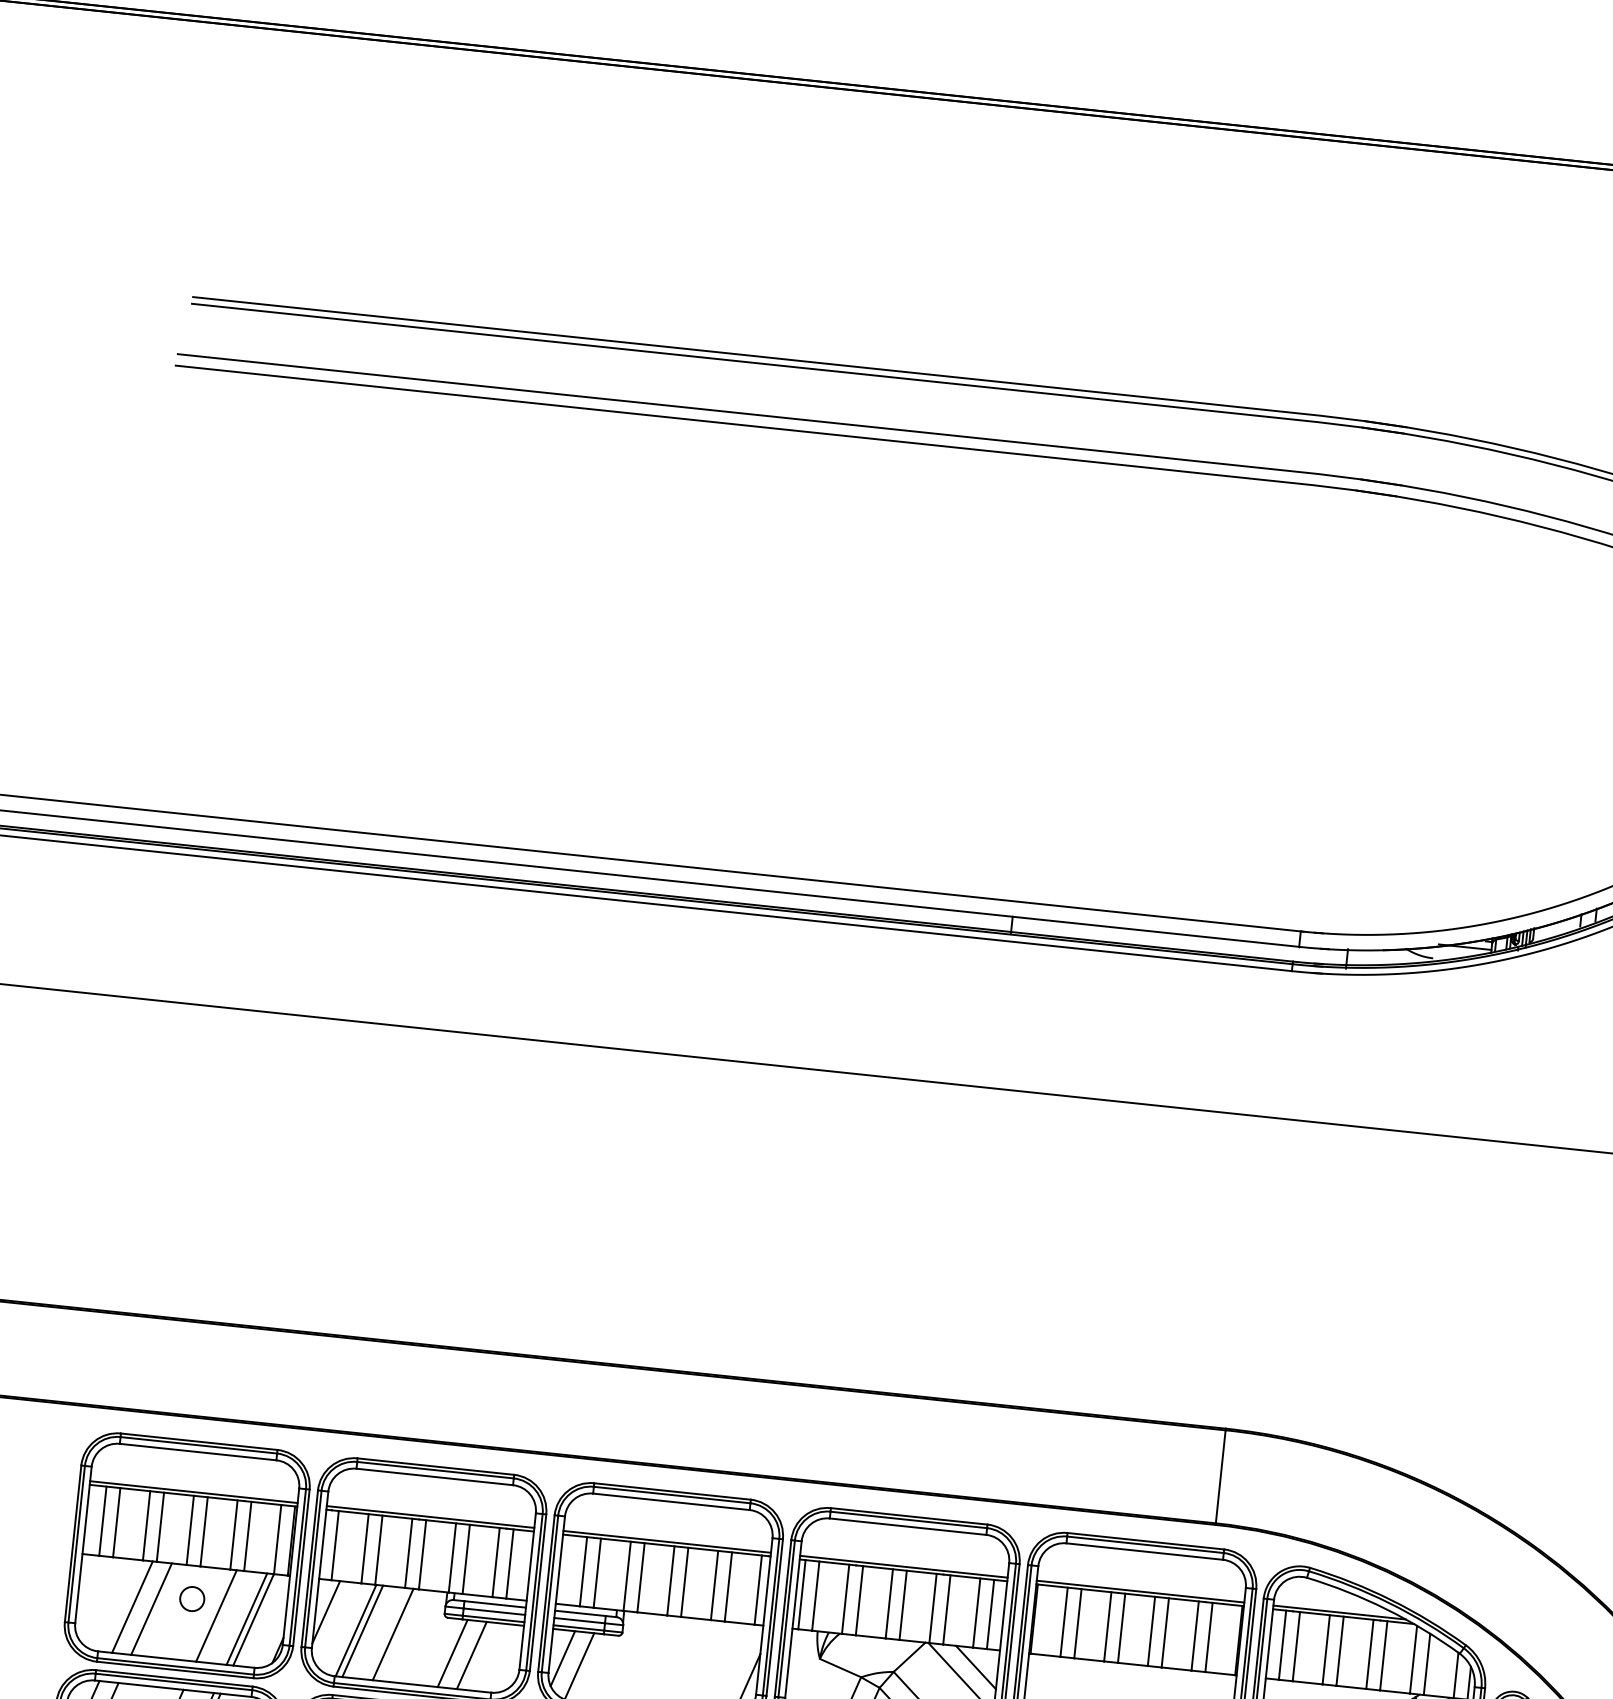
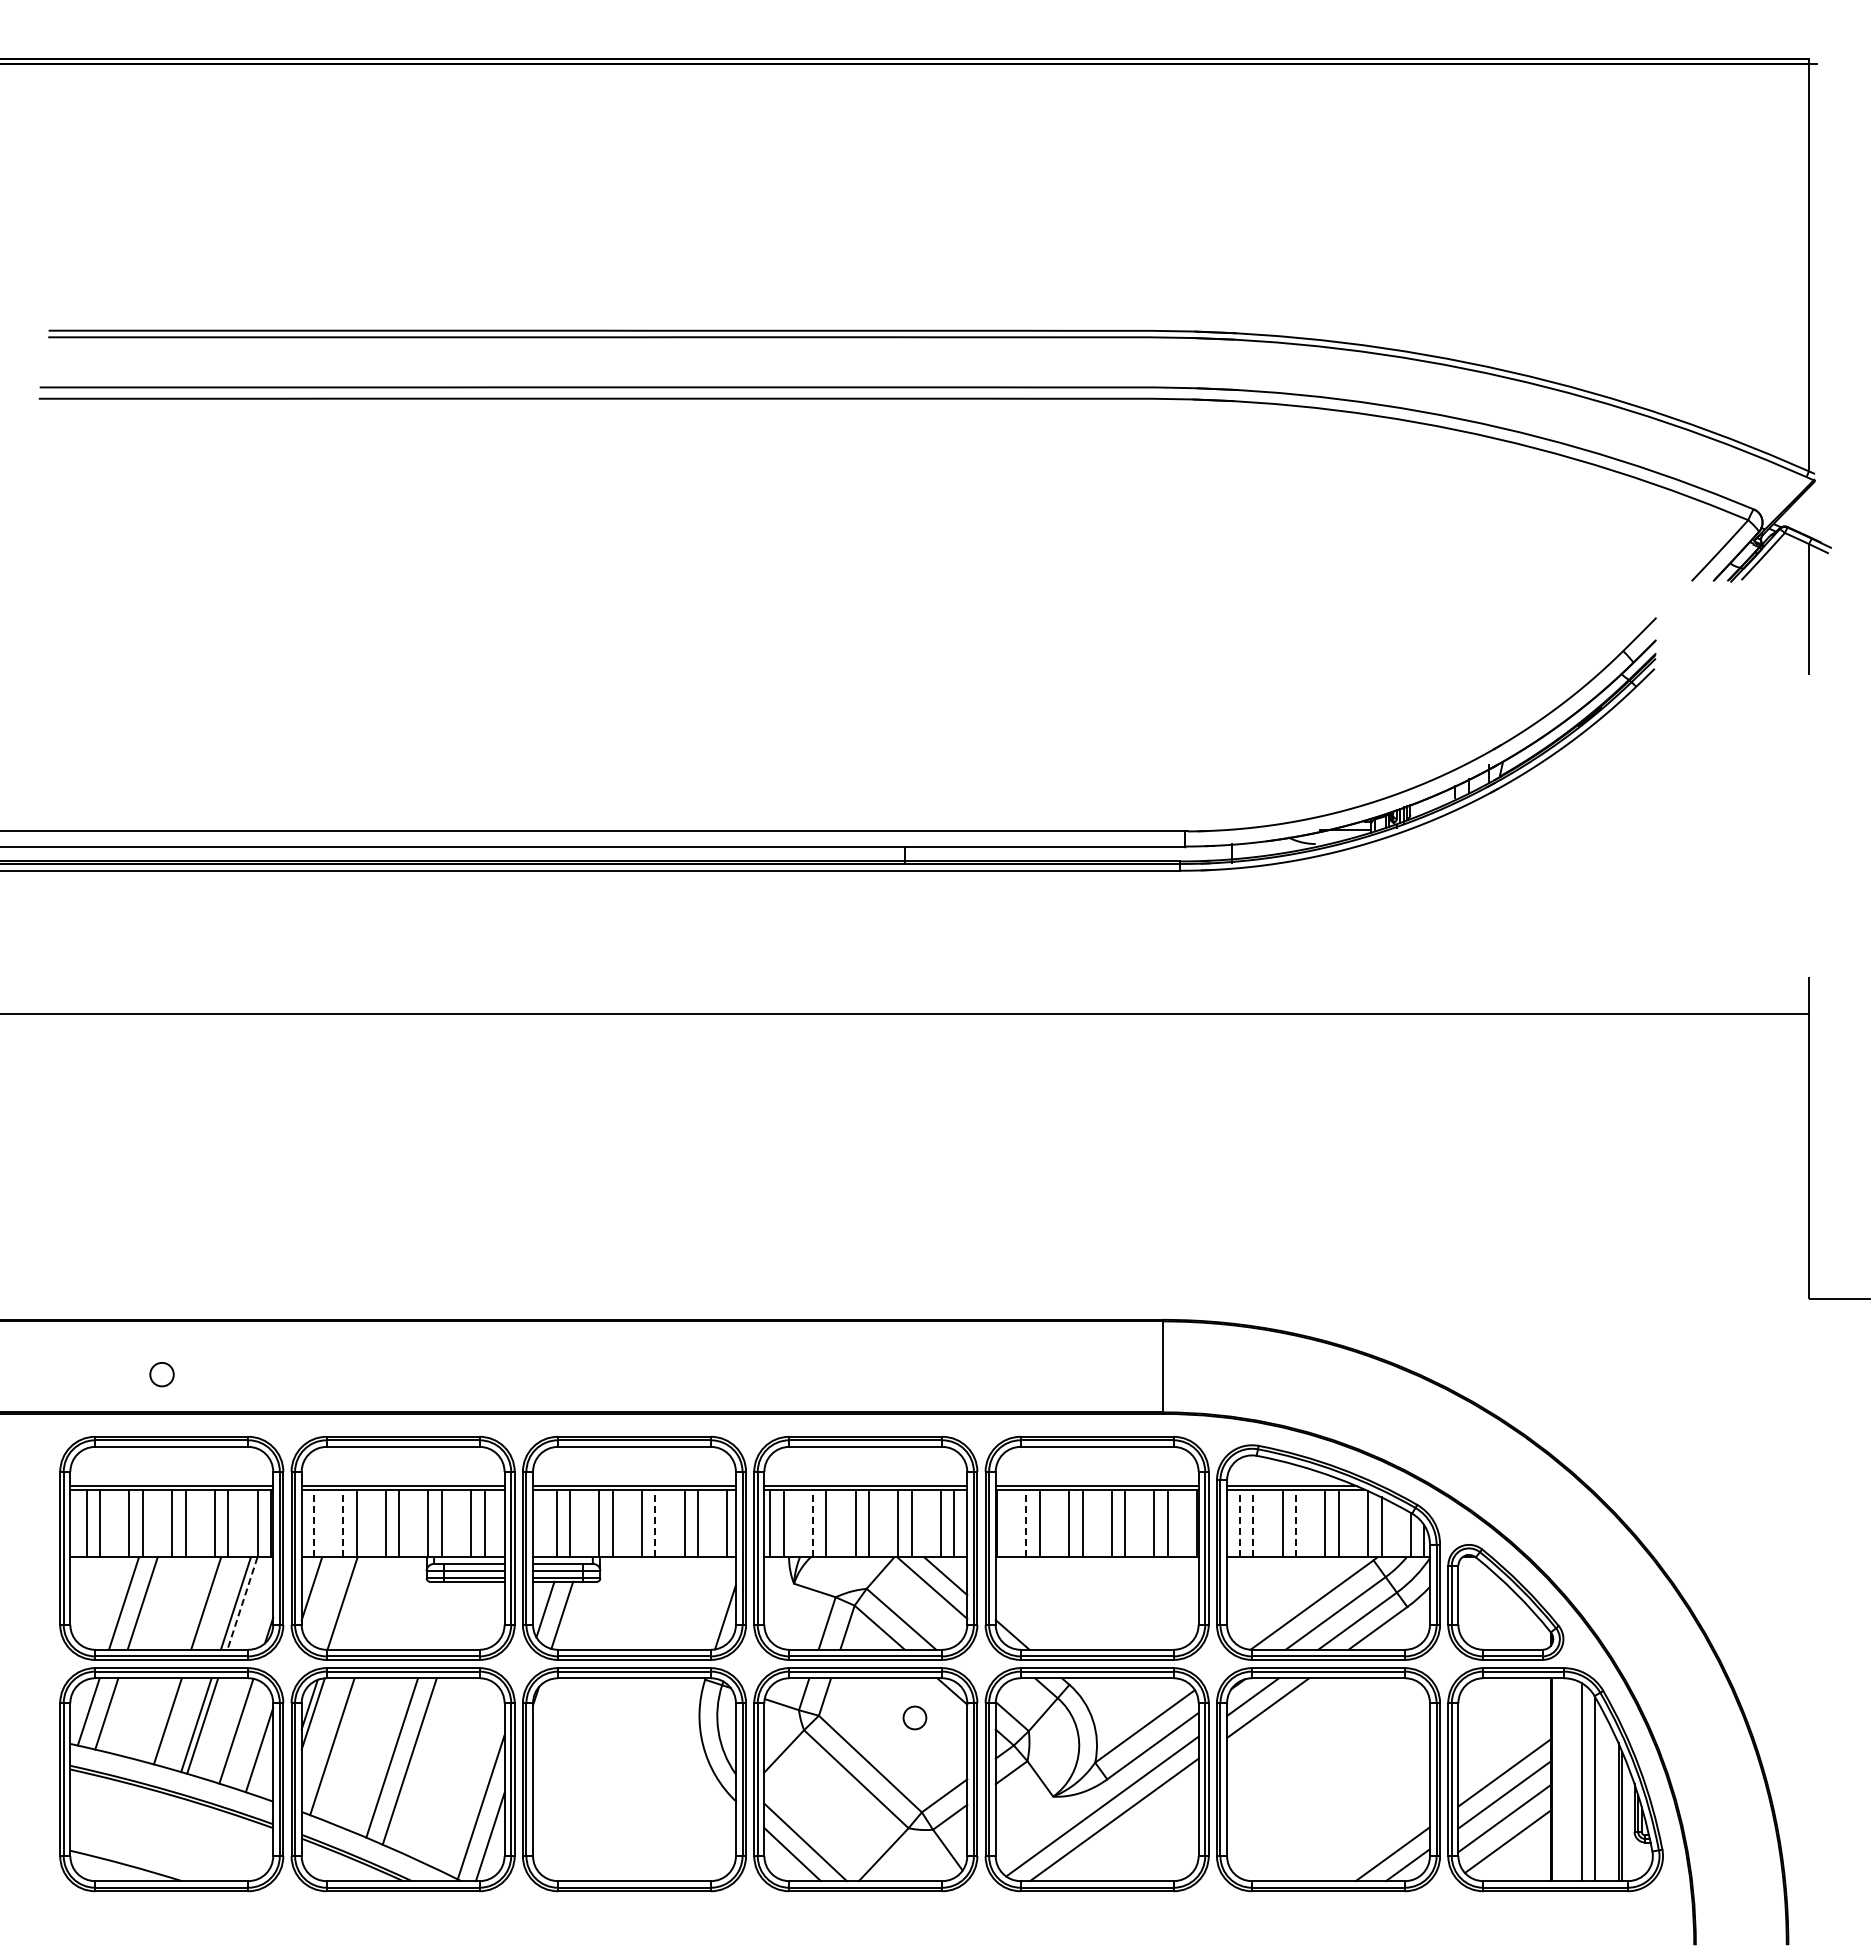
line: (334, 1545) -> (313, 1523), solid -> dashed
line: (365, 1548) -> (343, 1523), solid -> dashed
line: (684, 1582) -> (655, 1523), solid -> dashed
circle: (191, 1598) -> (161, 1374), moved
line: (845, 1599) -> (812, 1523), solid -> dashed
line: (253, 1619) -> (242, 1603), solid -> dashed
line: (1064, 1622) -> (1026, 1523), solid -> dashed
line: (363, 1631) -> (349, 1603), removed
line: (392, 1634) -> (378, 1603), removed
line: (1282, 1645) -> (1239, 1523), solid -> dashed
line: (1296, 1646) -> (1253, 1523), solid -> dashed
line: (1340, 1651) -> (1296, 1523), solid -> dashed
line: (452, 1653) -> (438, 1615), removed
line: (472, 1655) -> (457, 1615), removed

